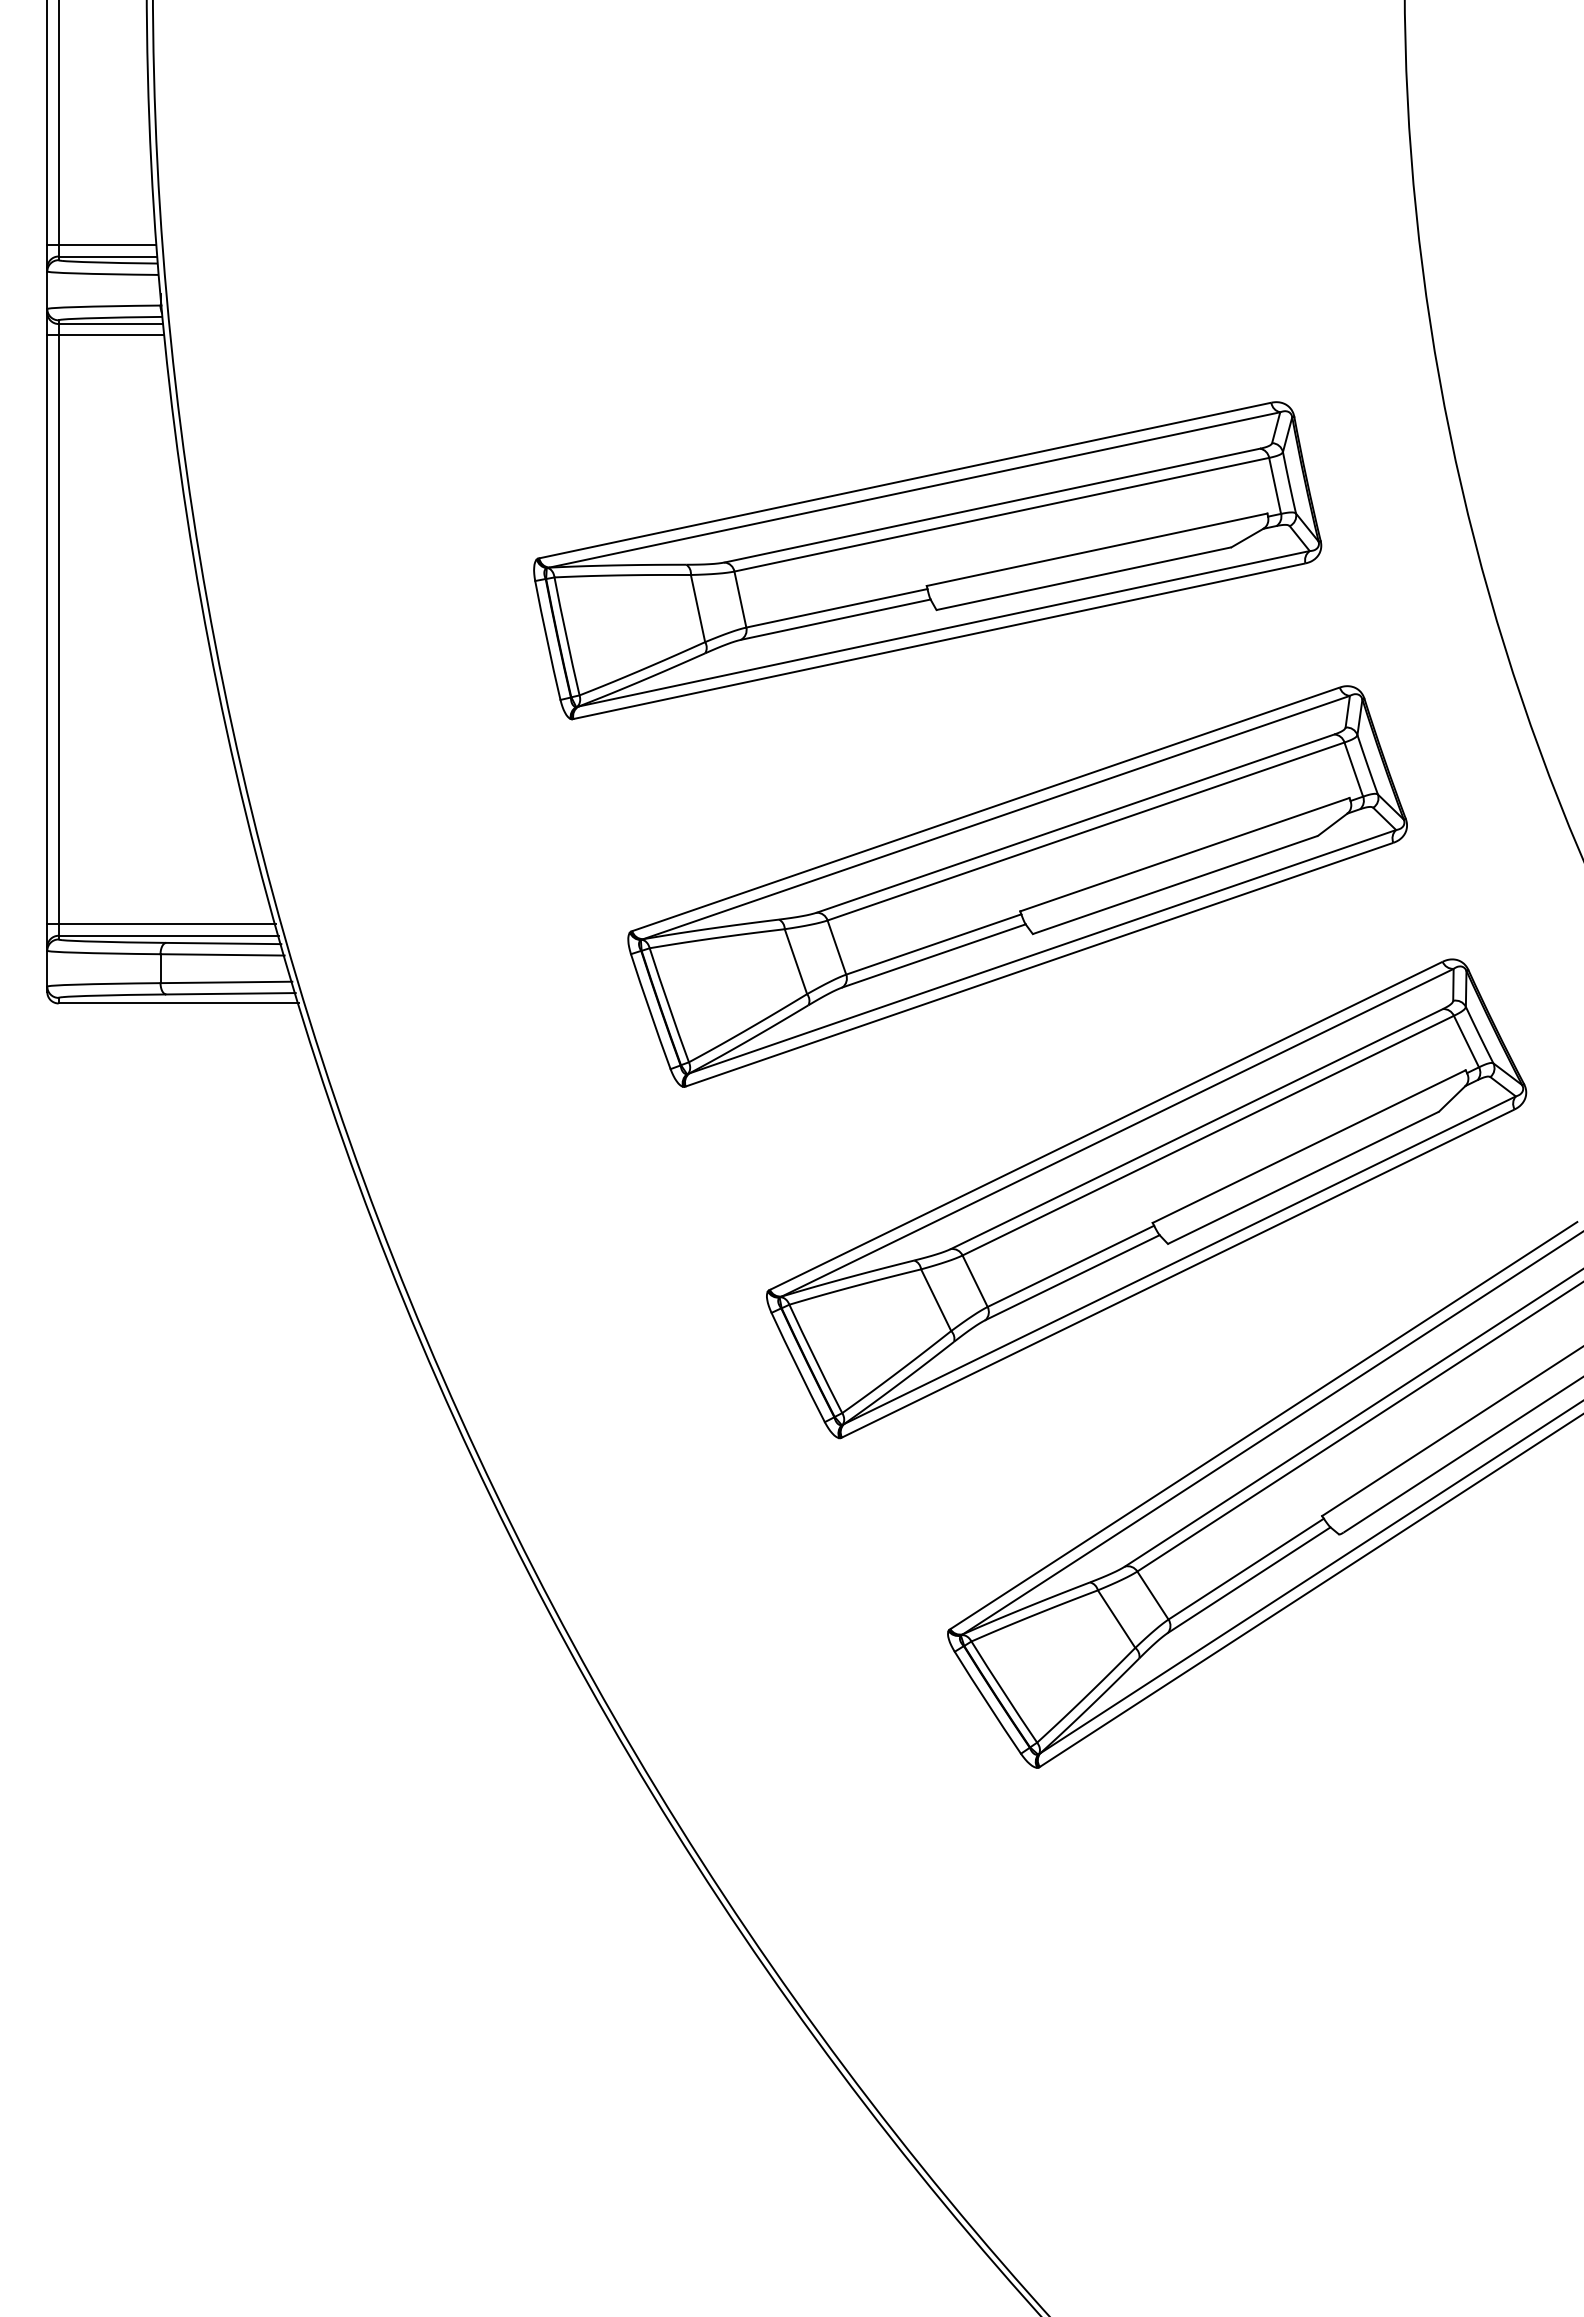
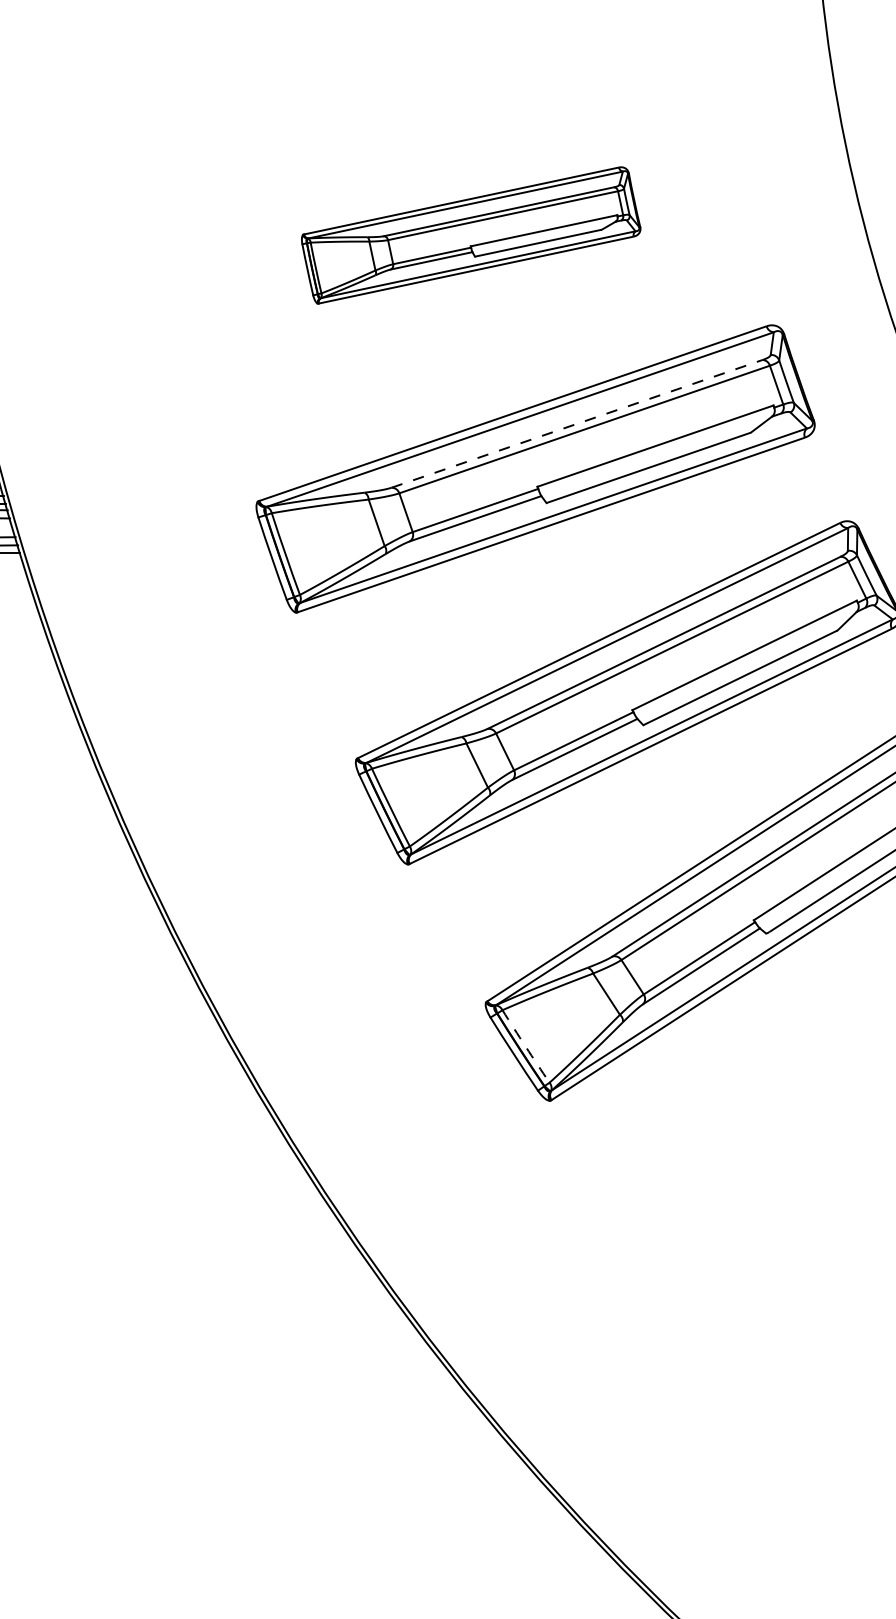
part: (927, 560) -> (470, 235), size x0.6
line: (1075, 823) -> (577, 423), solid -> dashed
arc: (1003, 1692) -> (525, 1046), solid -> dashed

